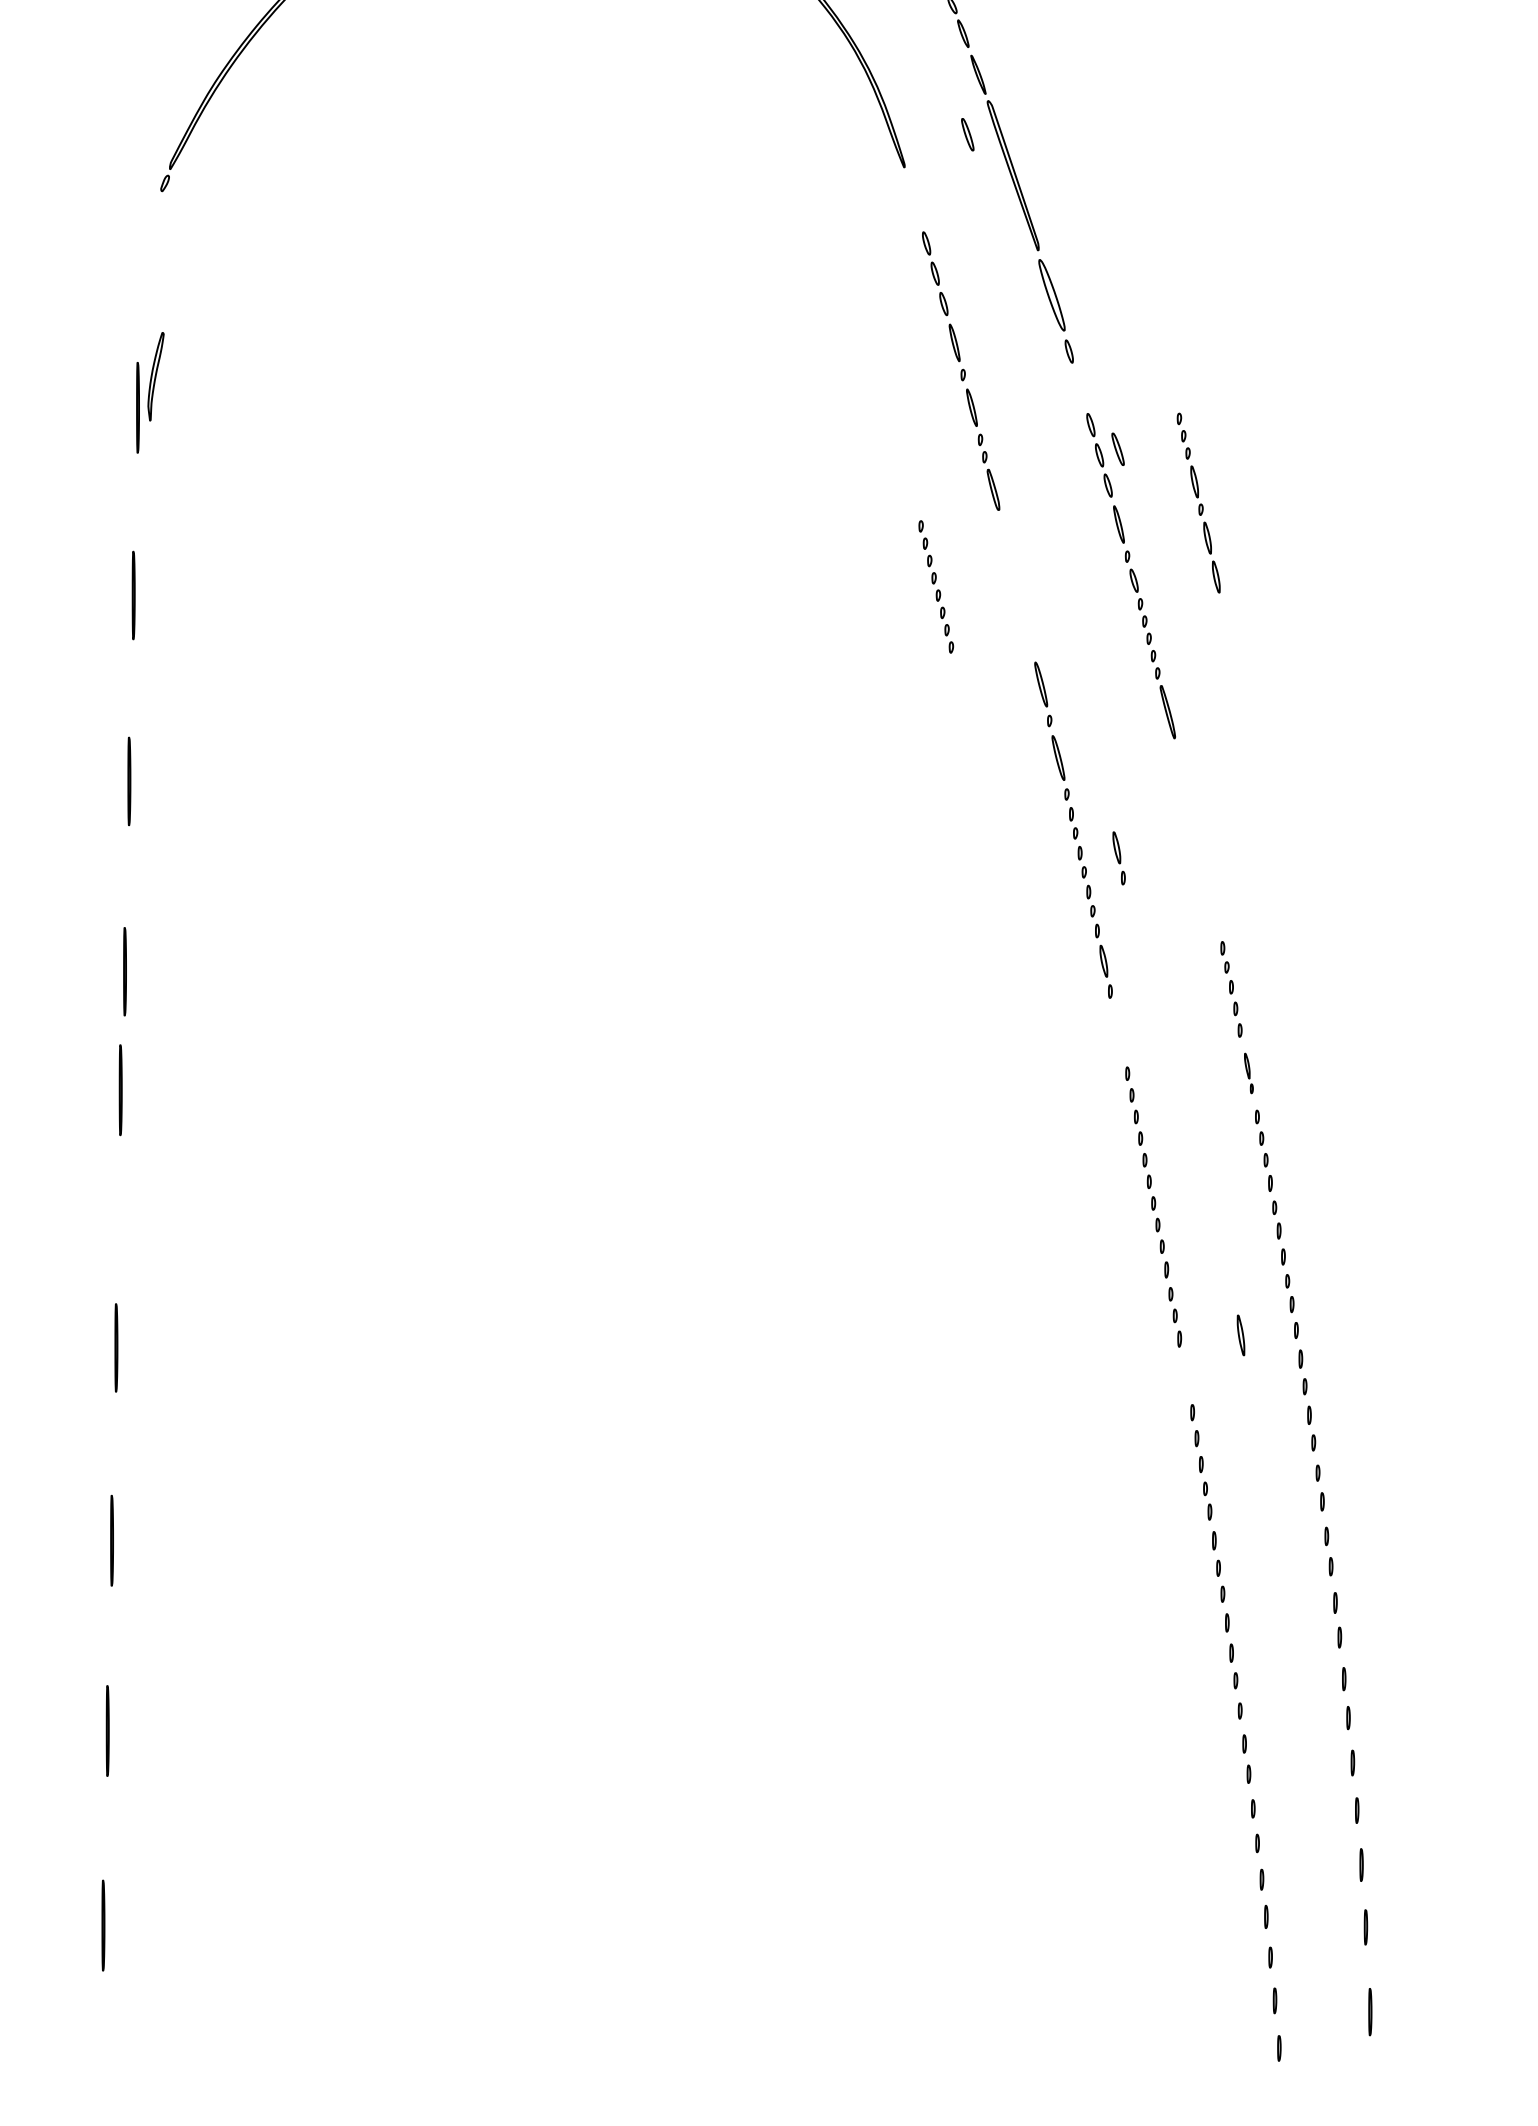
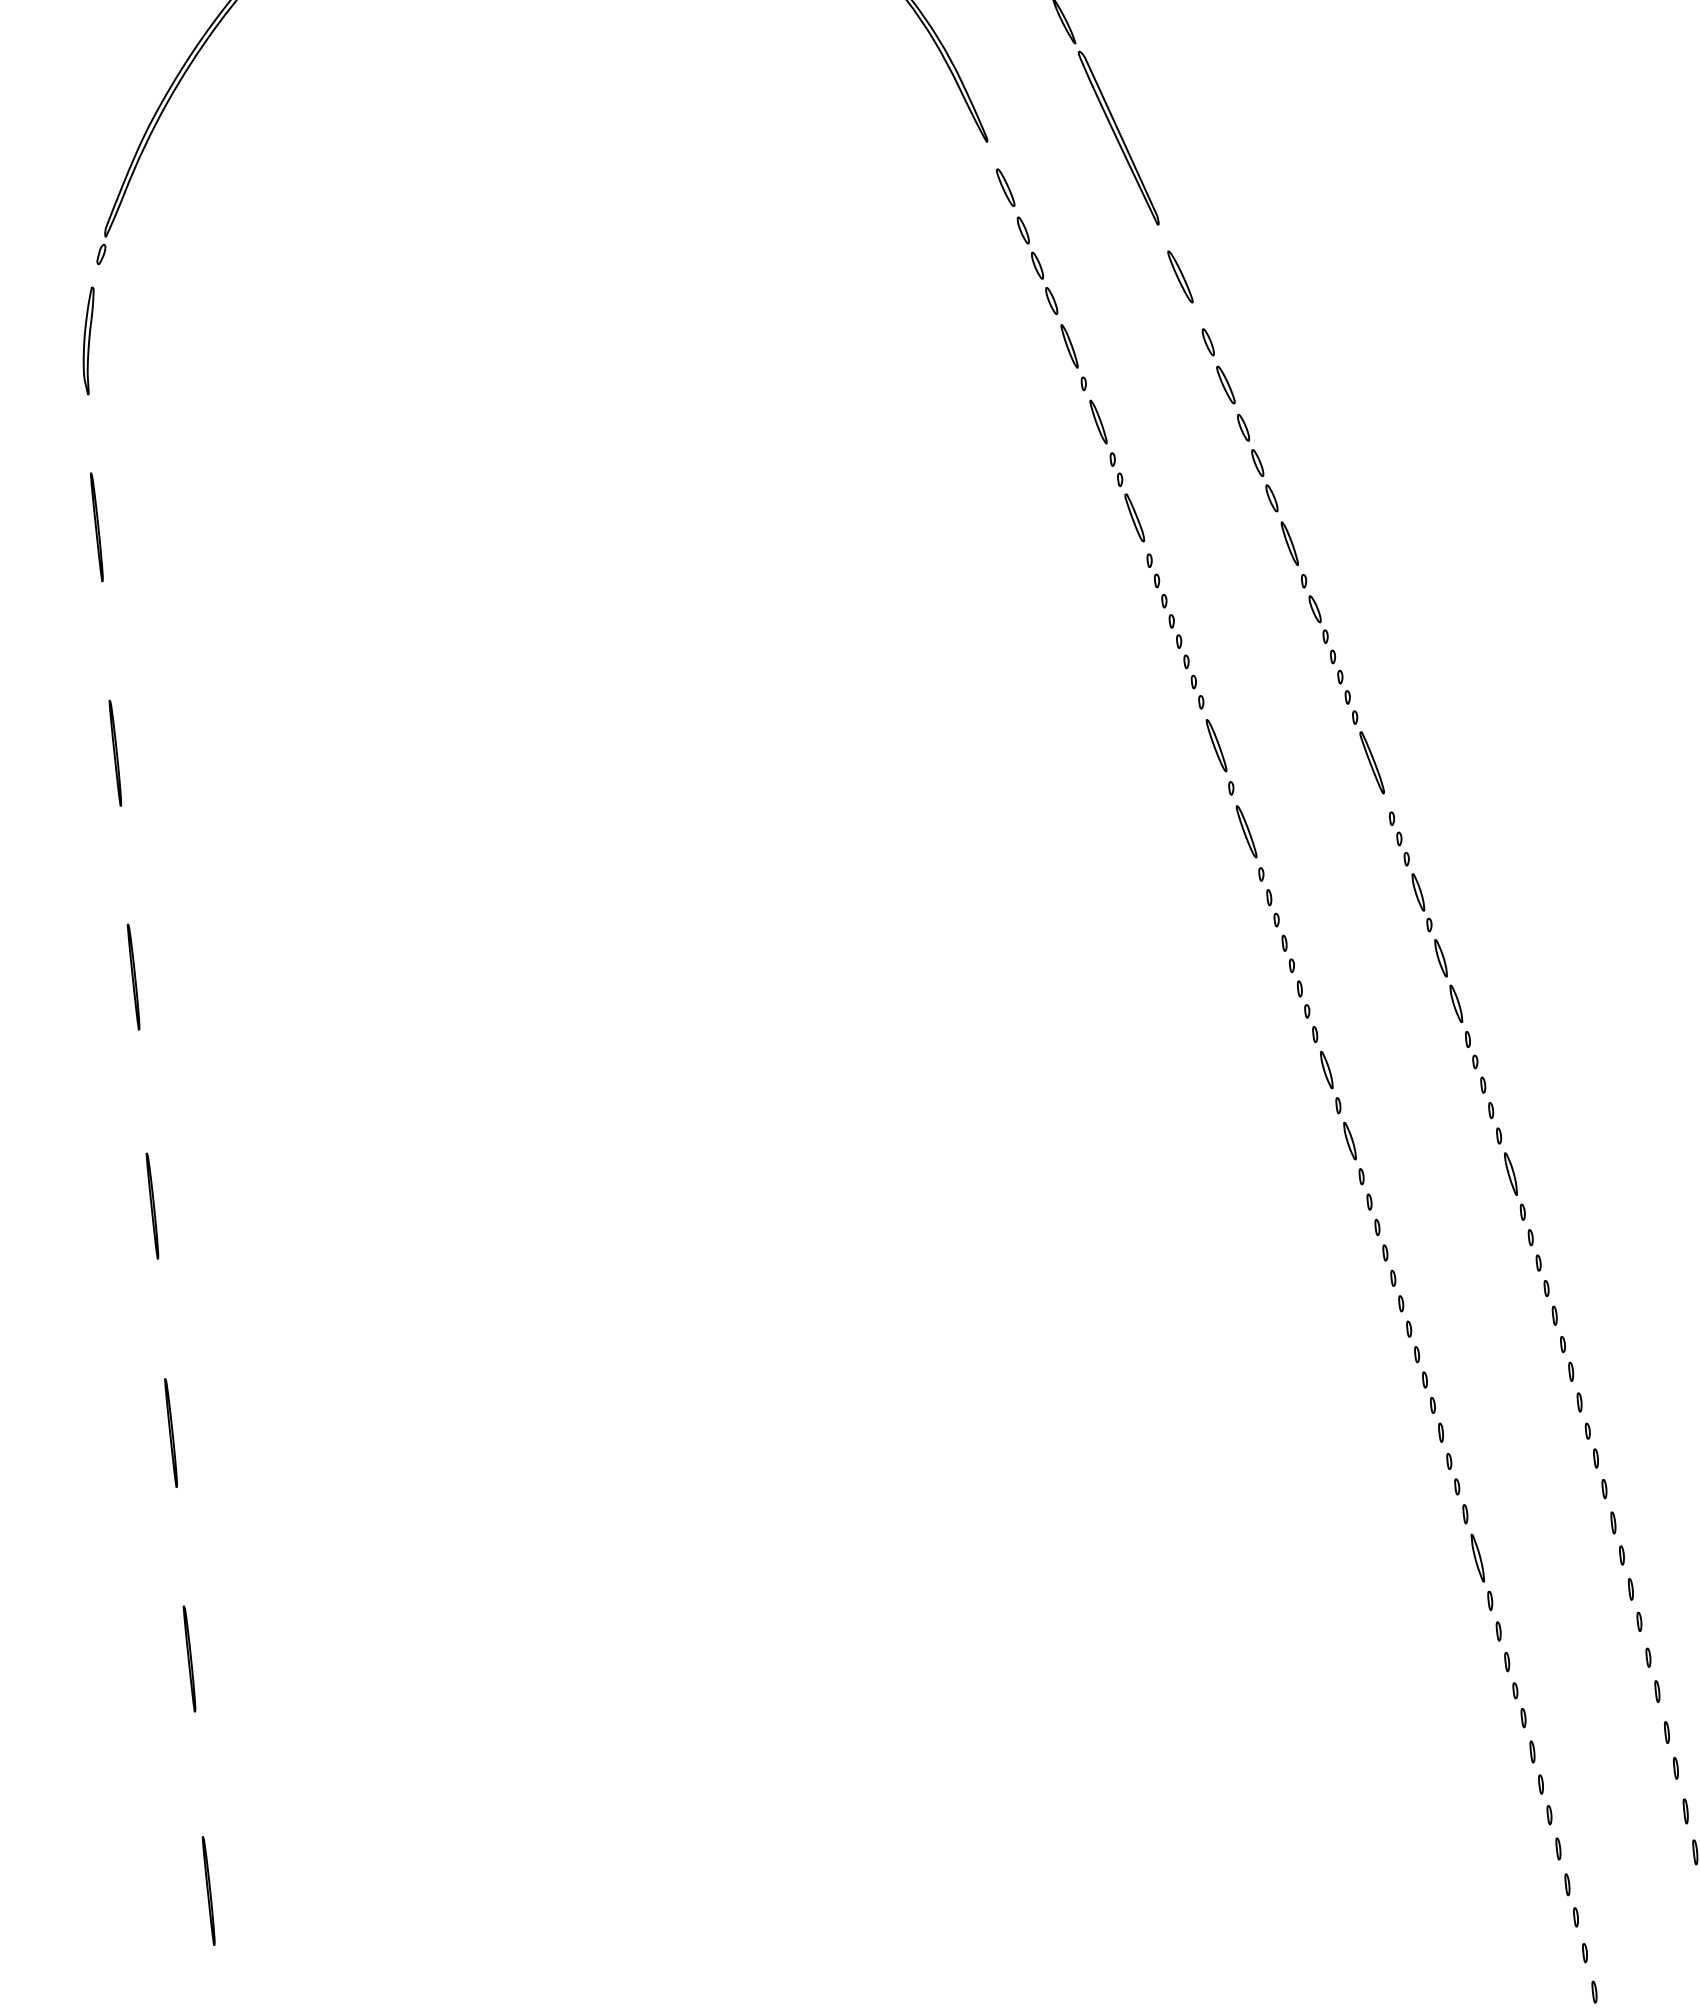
part: (967, 134) -> (1005, 187), moved
part: (1051, 295) -> (1179, 277), size x0.62
part: (155, 376) -> (89, 340), moved
part: (1117, 448) -> (1225, 384), moved
part: (1198, 502) -> (1425, 916), moved
part: (936, 586) -> (1175, 630), moved
part: (1118, 858) -> (1353, 1153), moved
part: (1248, 1073) -> (1514, 1186), size x1.43
line: (120, 1090) -> (171, 1433), moved
part: (1240, 1335) -> (1477, 1558), moved

